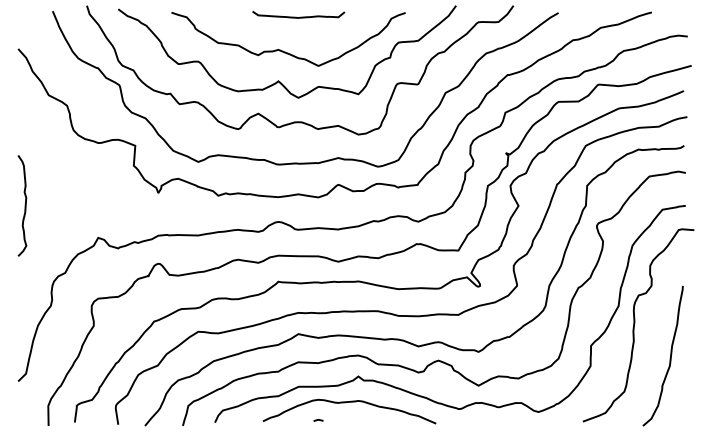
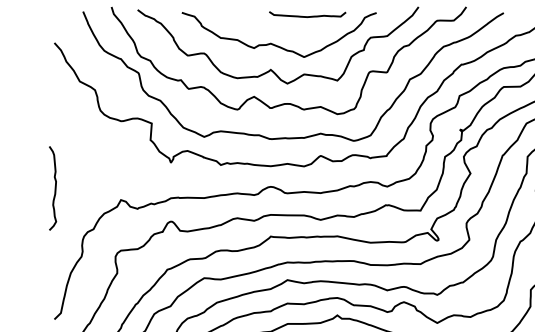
curve: (296, 16) -> (305, 15), moved
curve: (24, 205) -> (54, 188), moved

